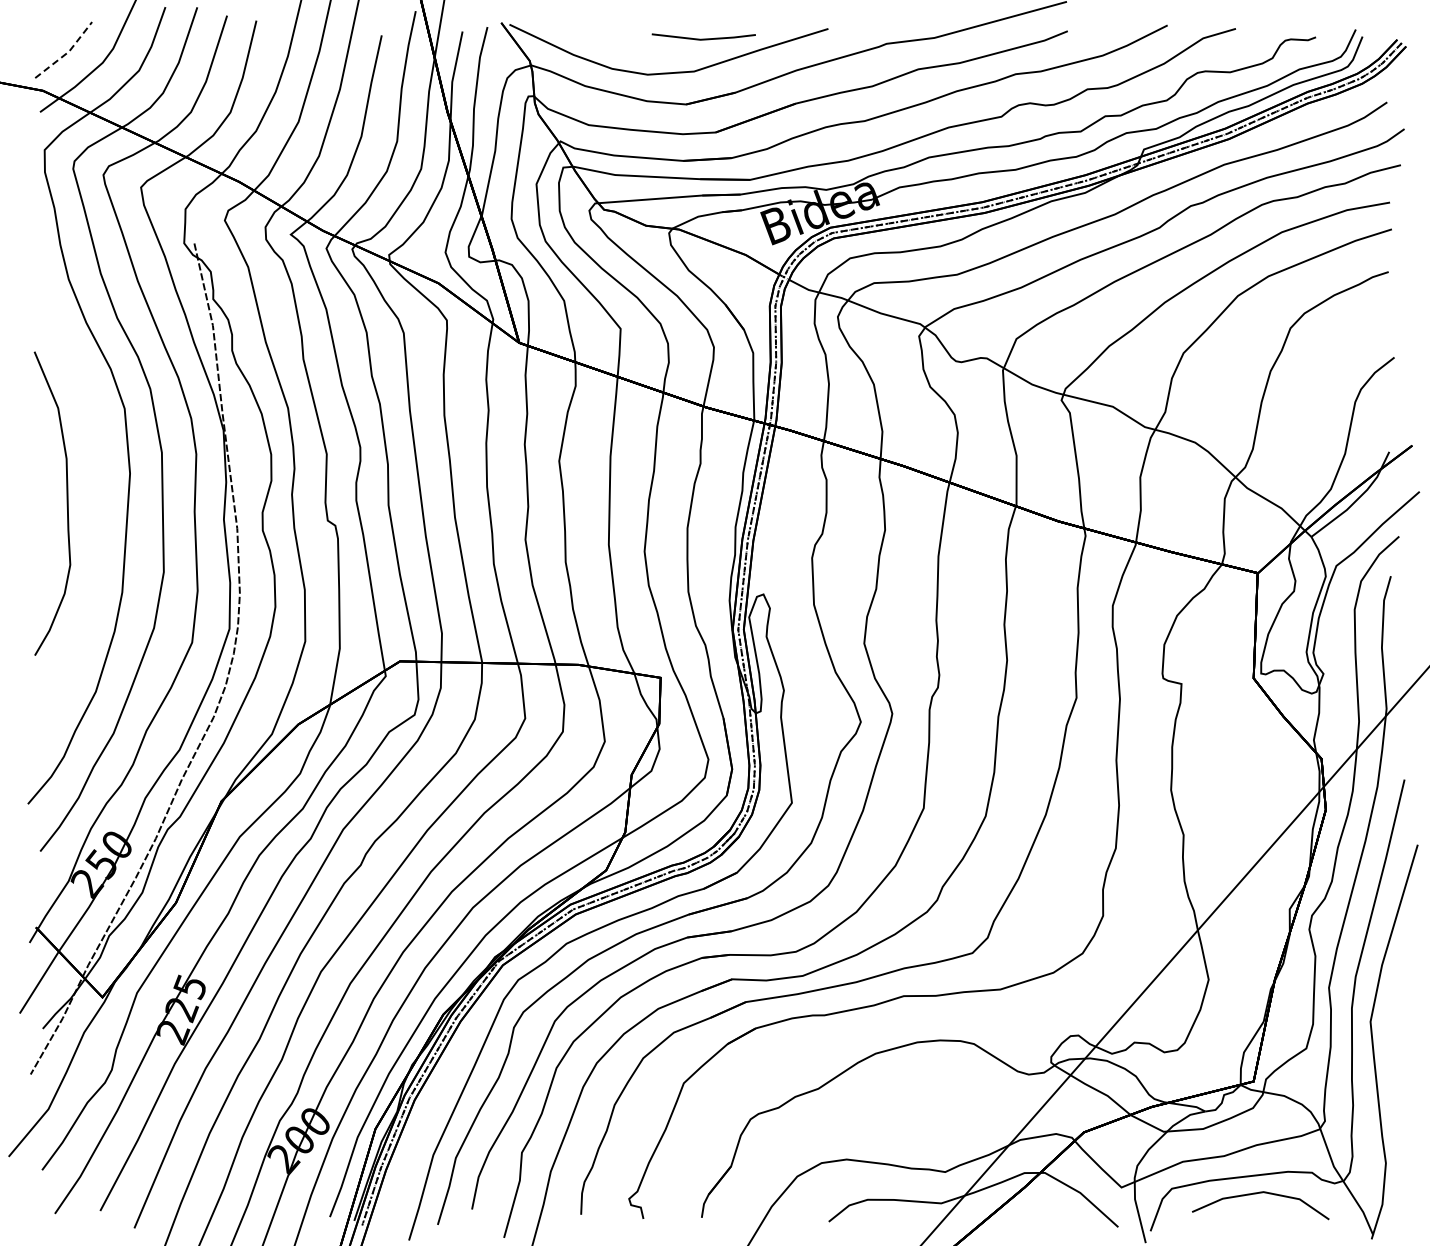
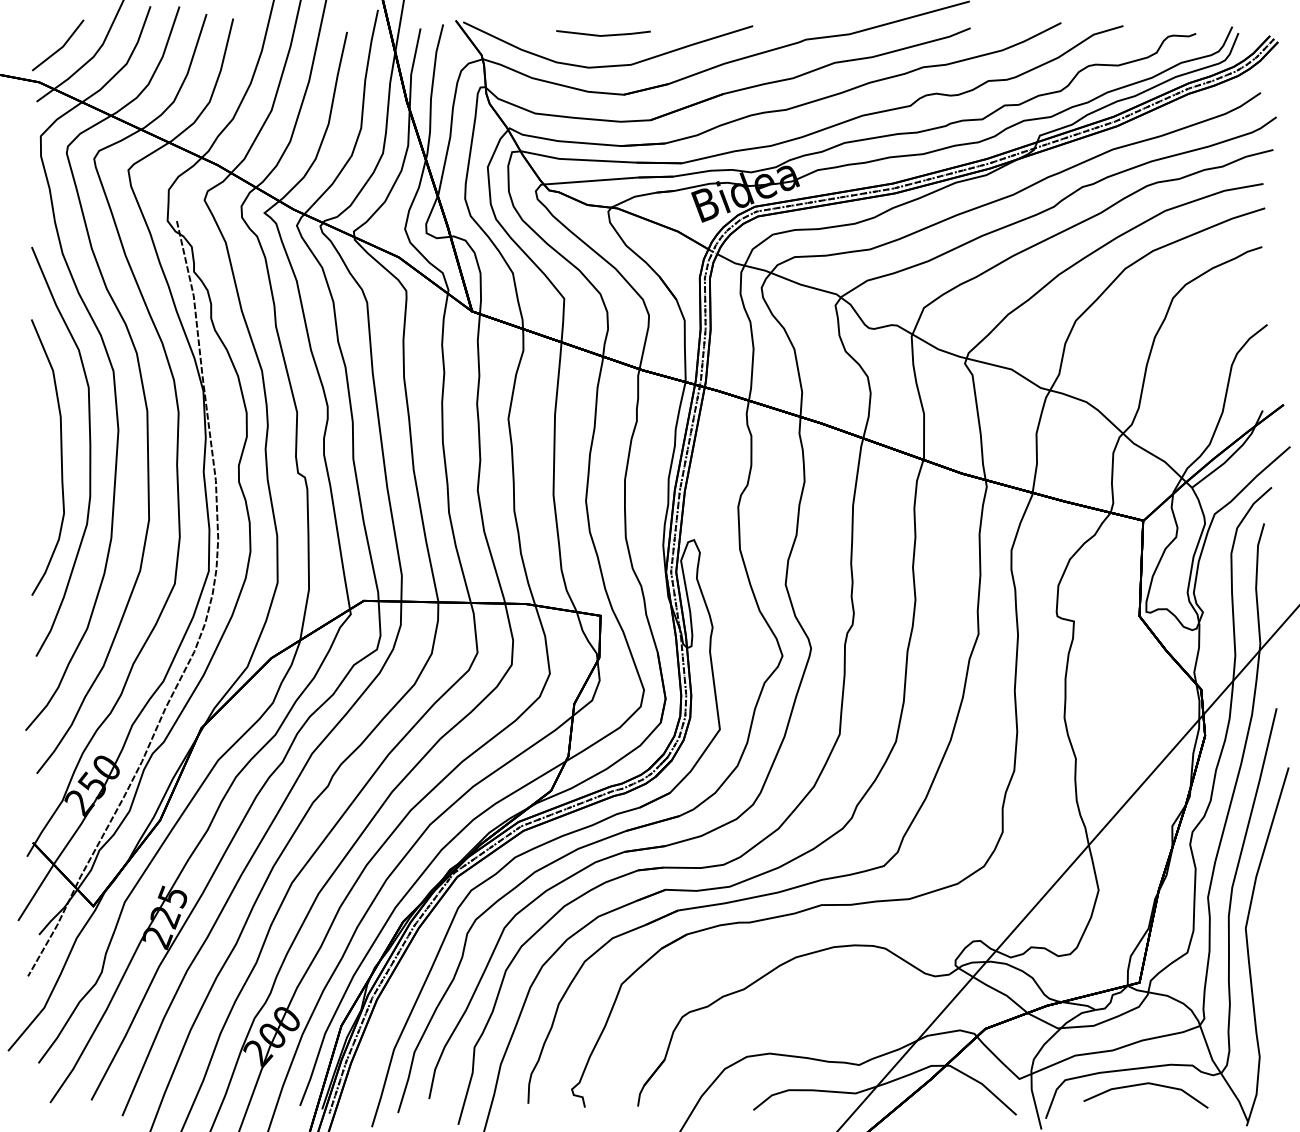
line: (703, 38) -> (603, 34), moved
line: (67, 52) -> (61, 47), dashed -> solid
curve: (98, 496) -> (89, 451), added

